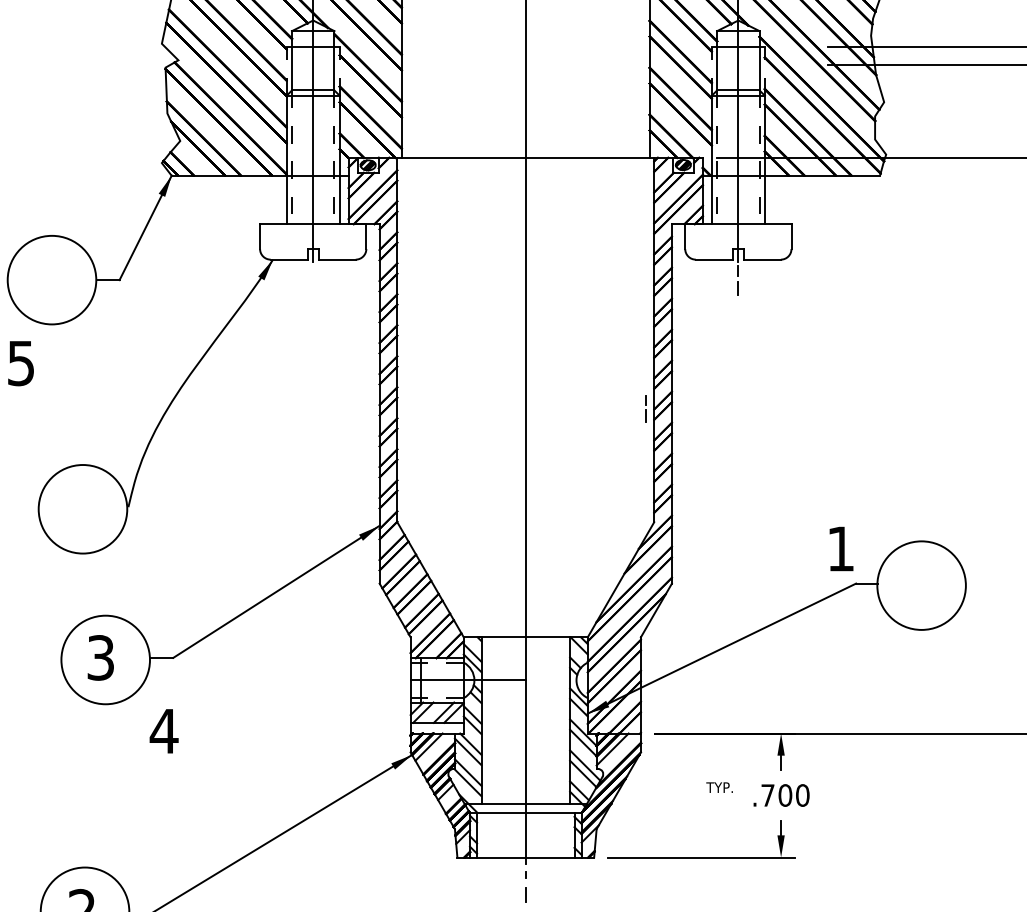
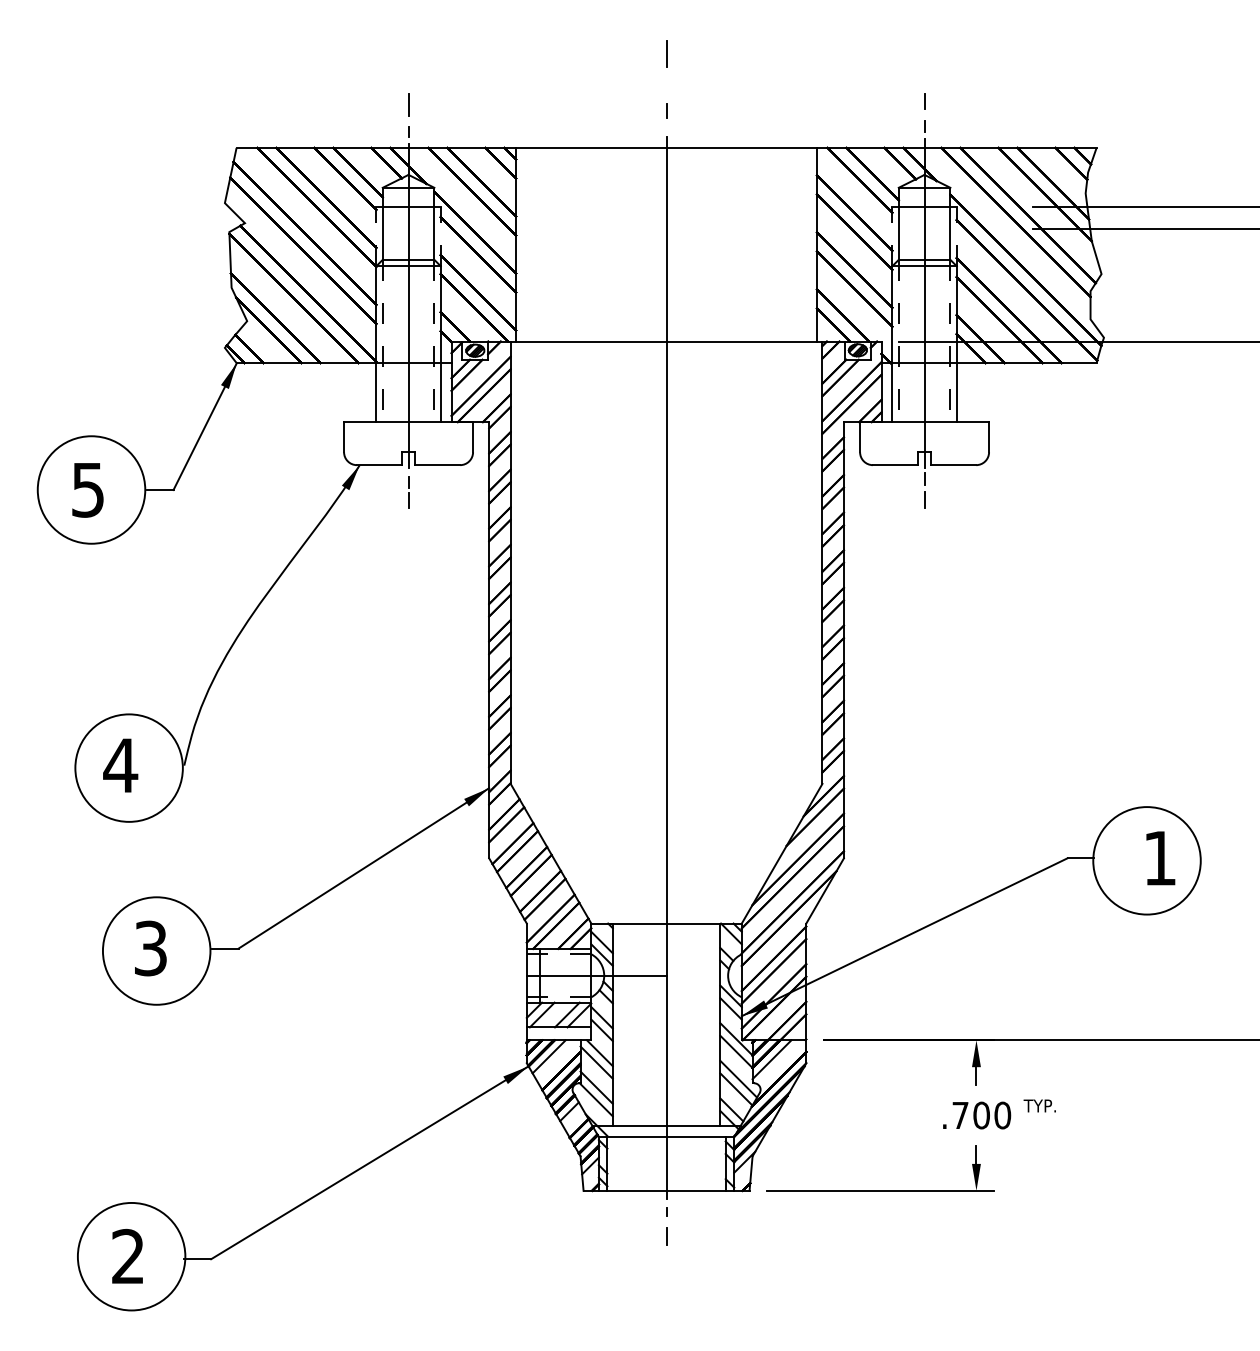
text: (20, 363) -> (87, 490), moved
line: (646, 409) -> (408, 492), moved
text: (841, 549) -> (1160, 858), moved
text: (164, 731) -> (120, 765), moved
text: (719, 787) -> (1039, 1105), moved

